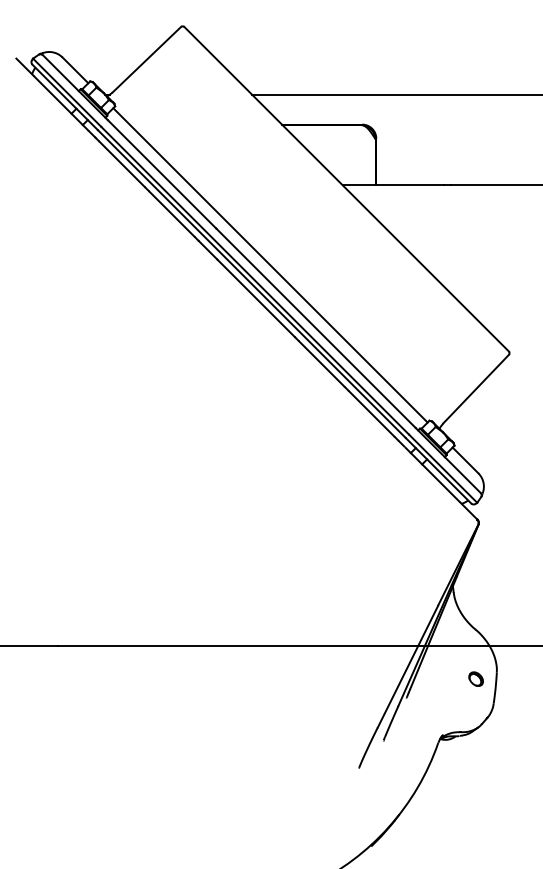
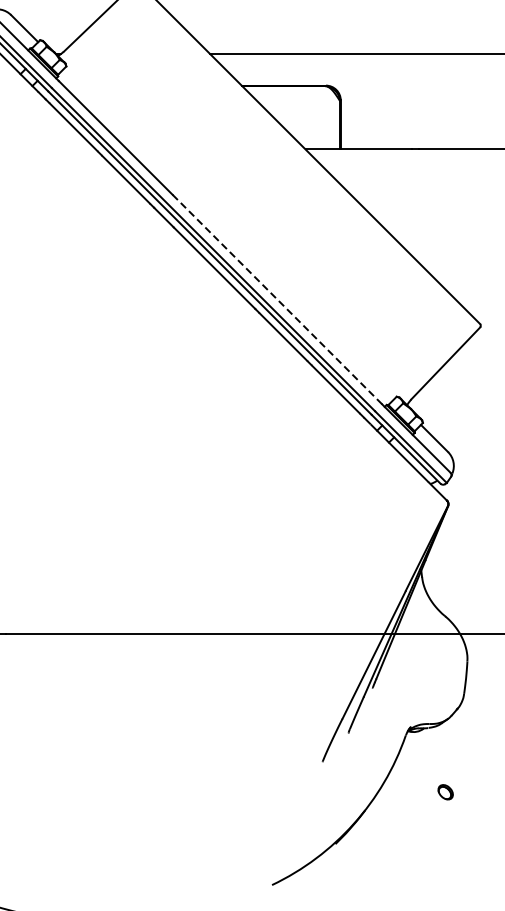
line: (270, 265) -> (229, 233), removed
line: (315, 327) -> (276, 298), solid -> dashed
part: (475, 678) -> (444, 791), moved

